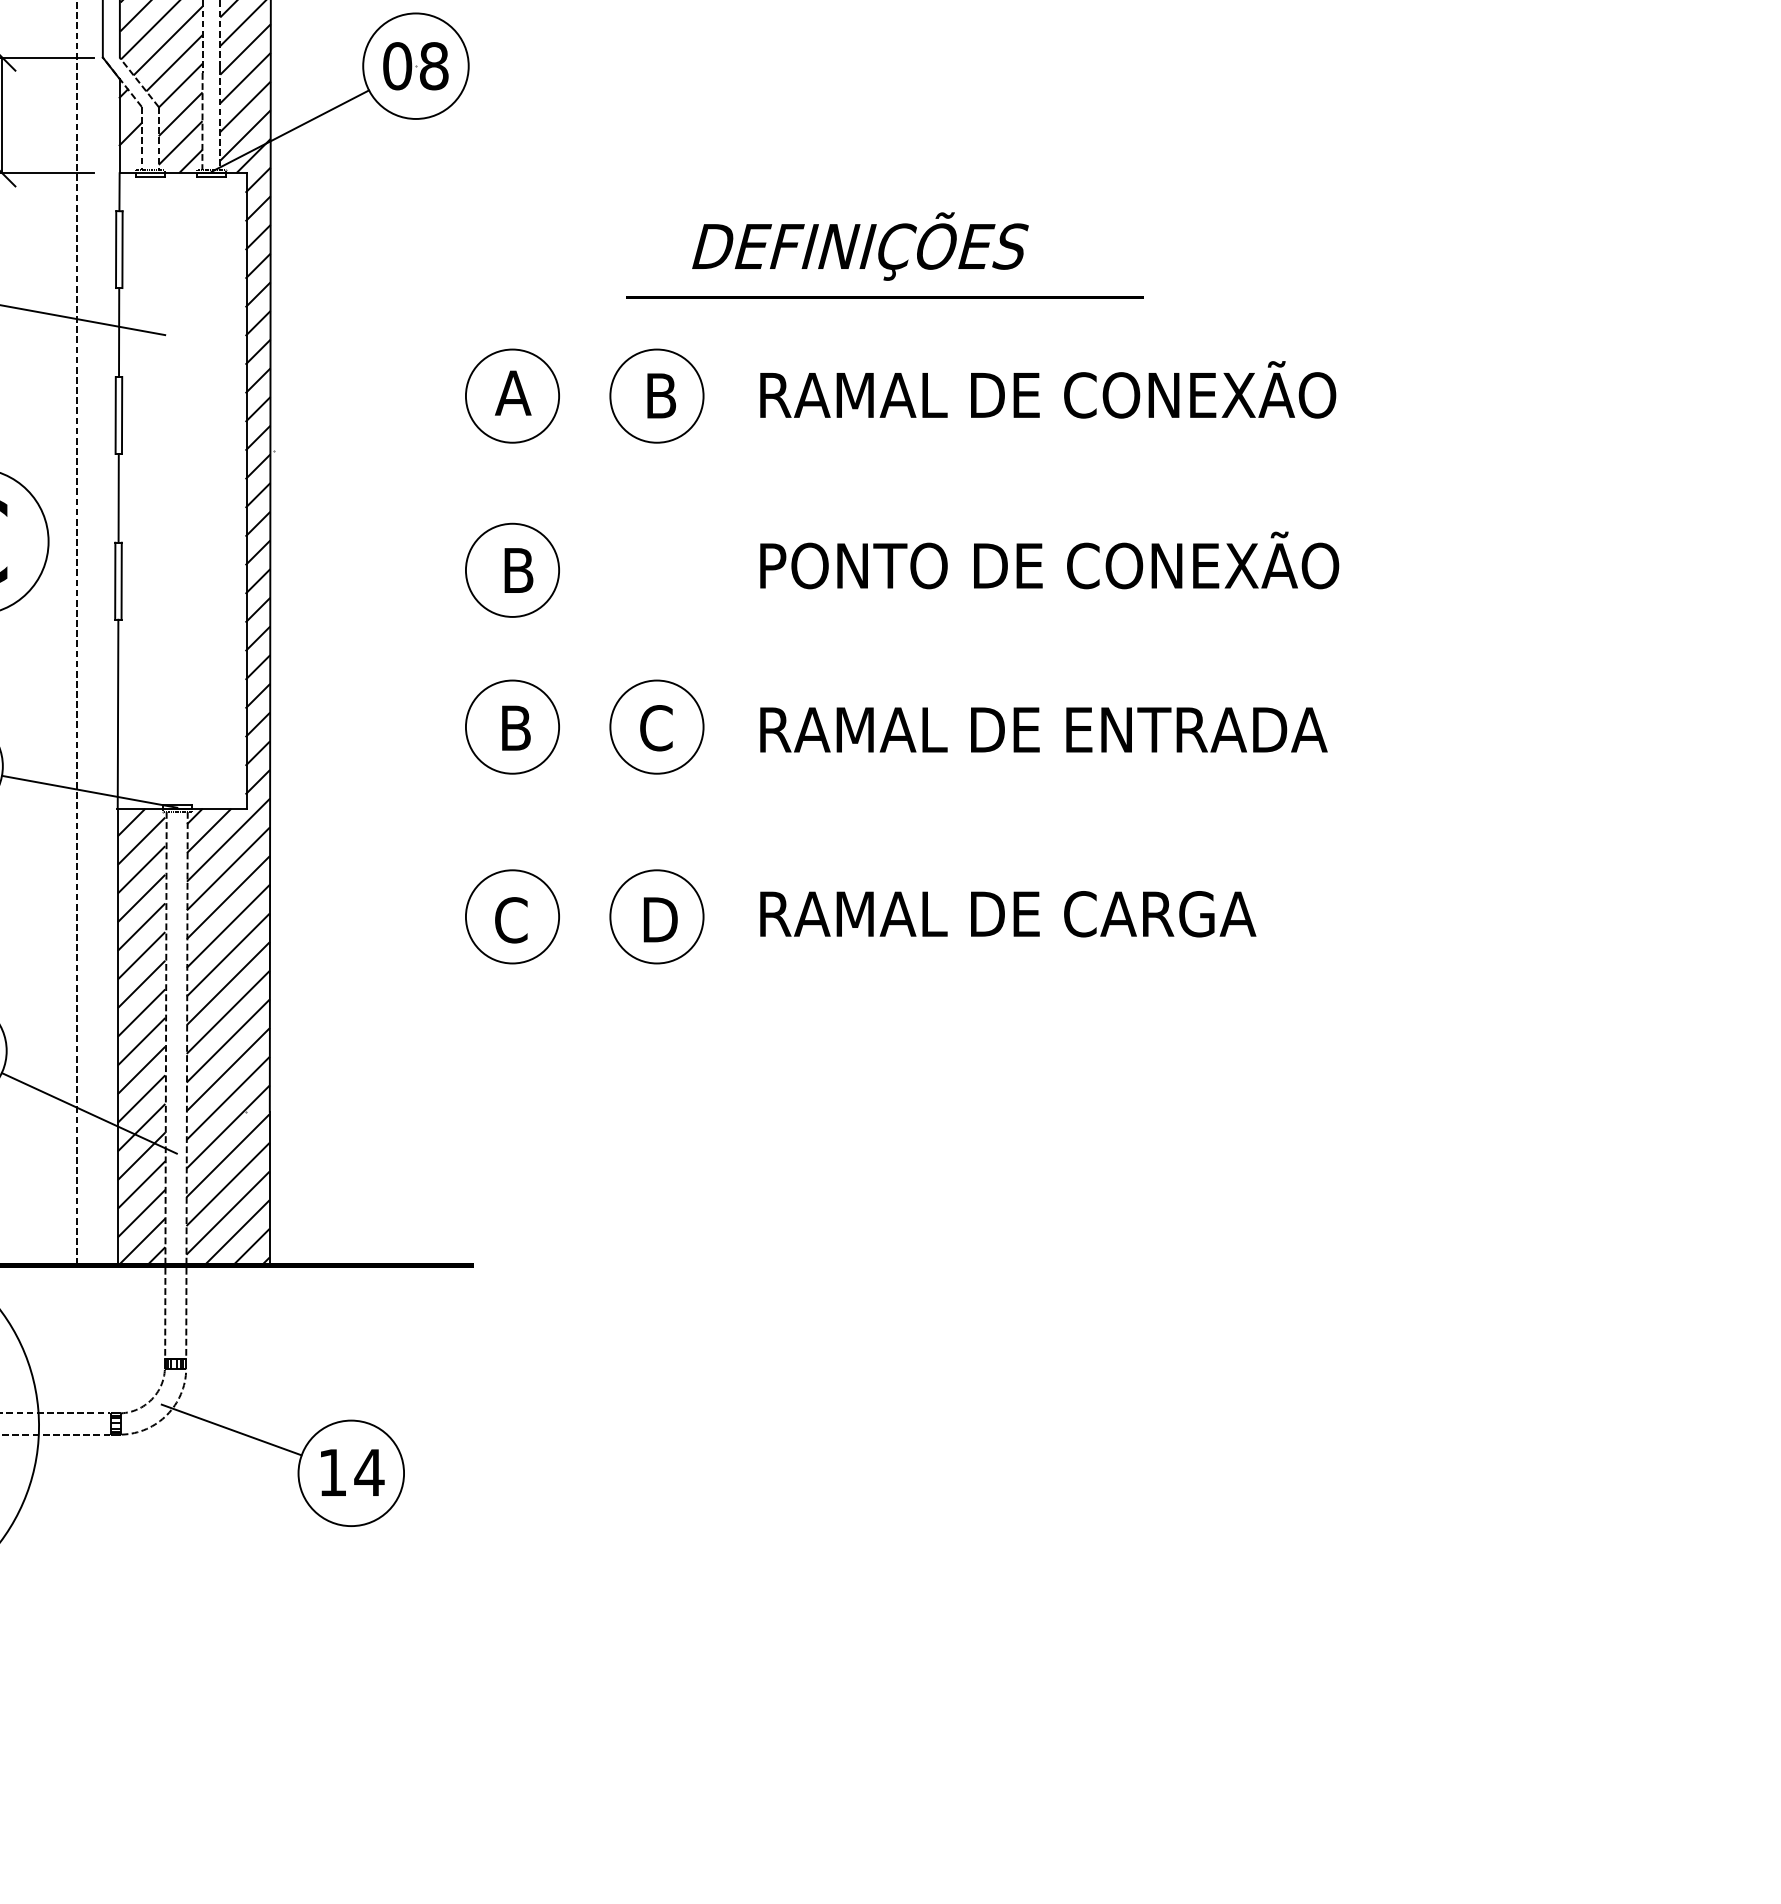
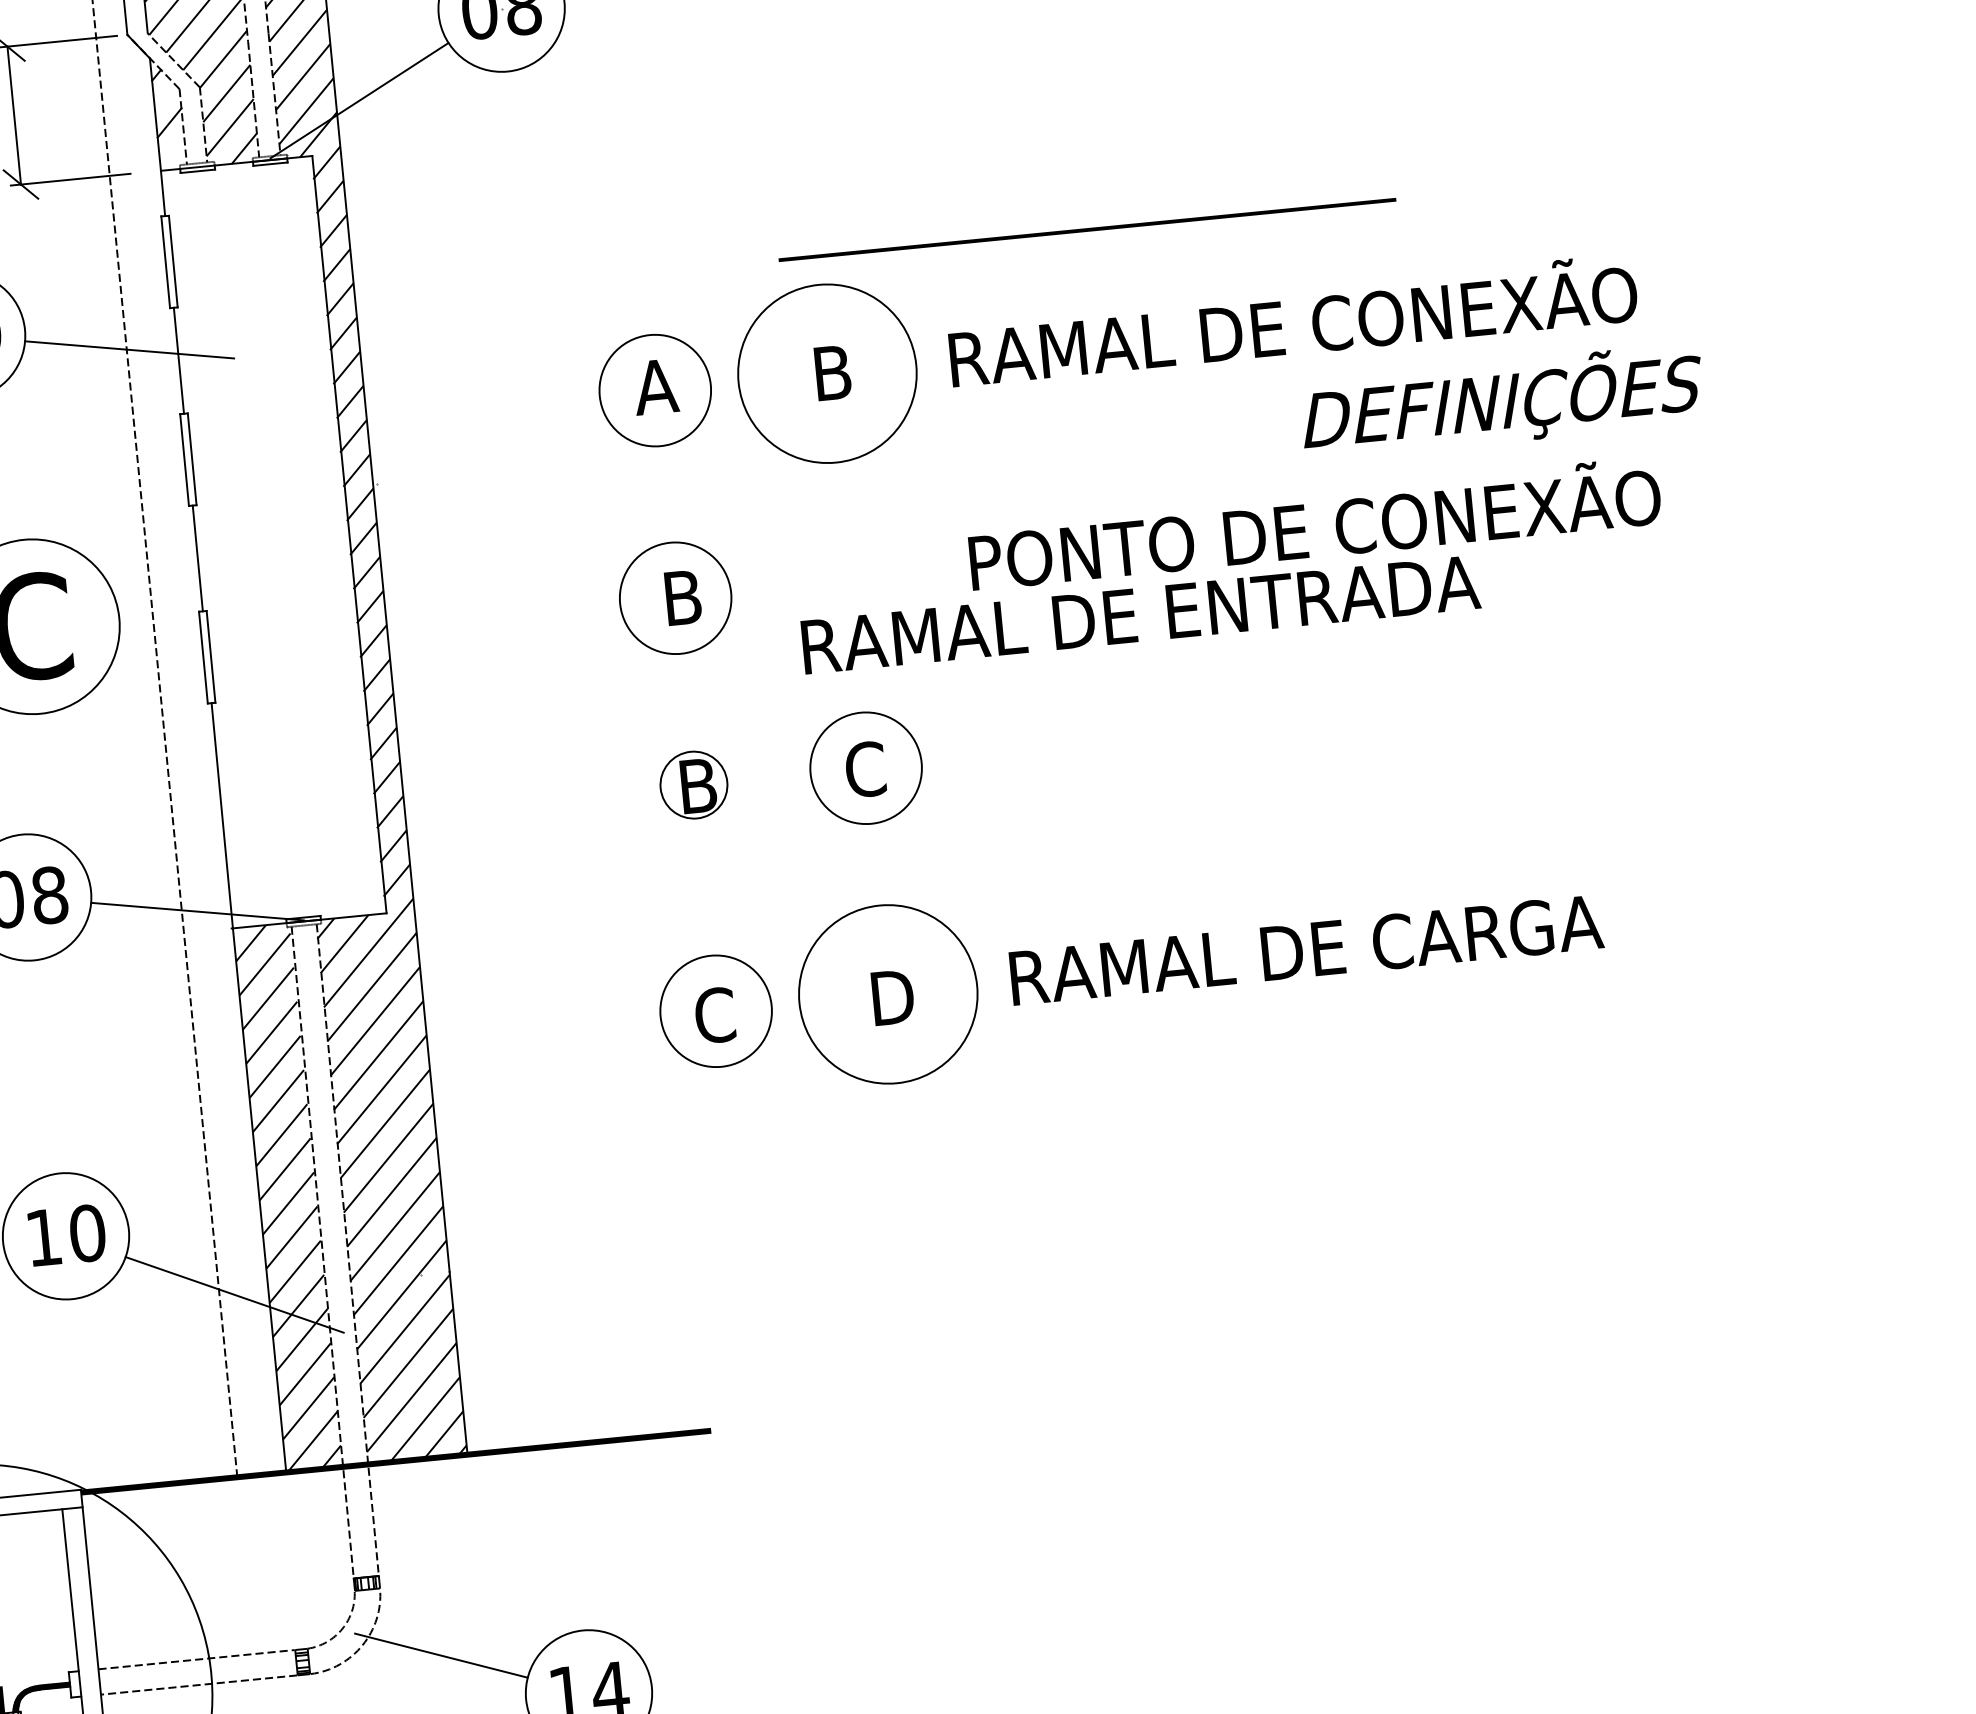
text: (860, 246) -> (1502, 401), moved
circle: (656, 395) -> (826, 373), size x1.6
circle: (512, 726) -> (693, 784), size x0.6
text: (1043, 729) -> (1140, 614), moved
circle: (656, 916) -> (887, 993), size x1.6

